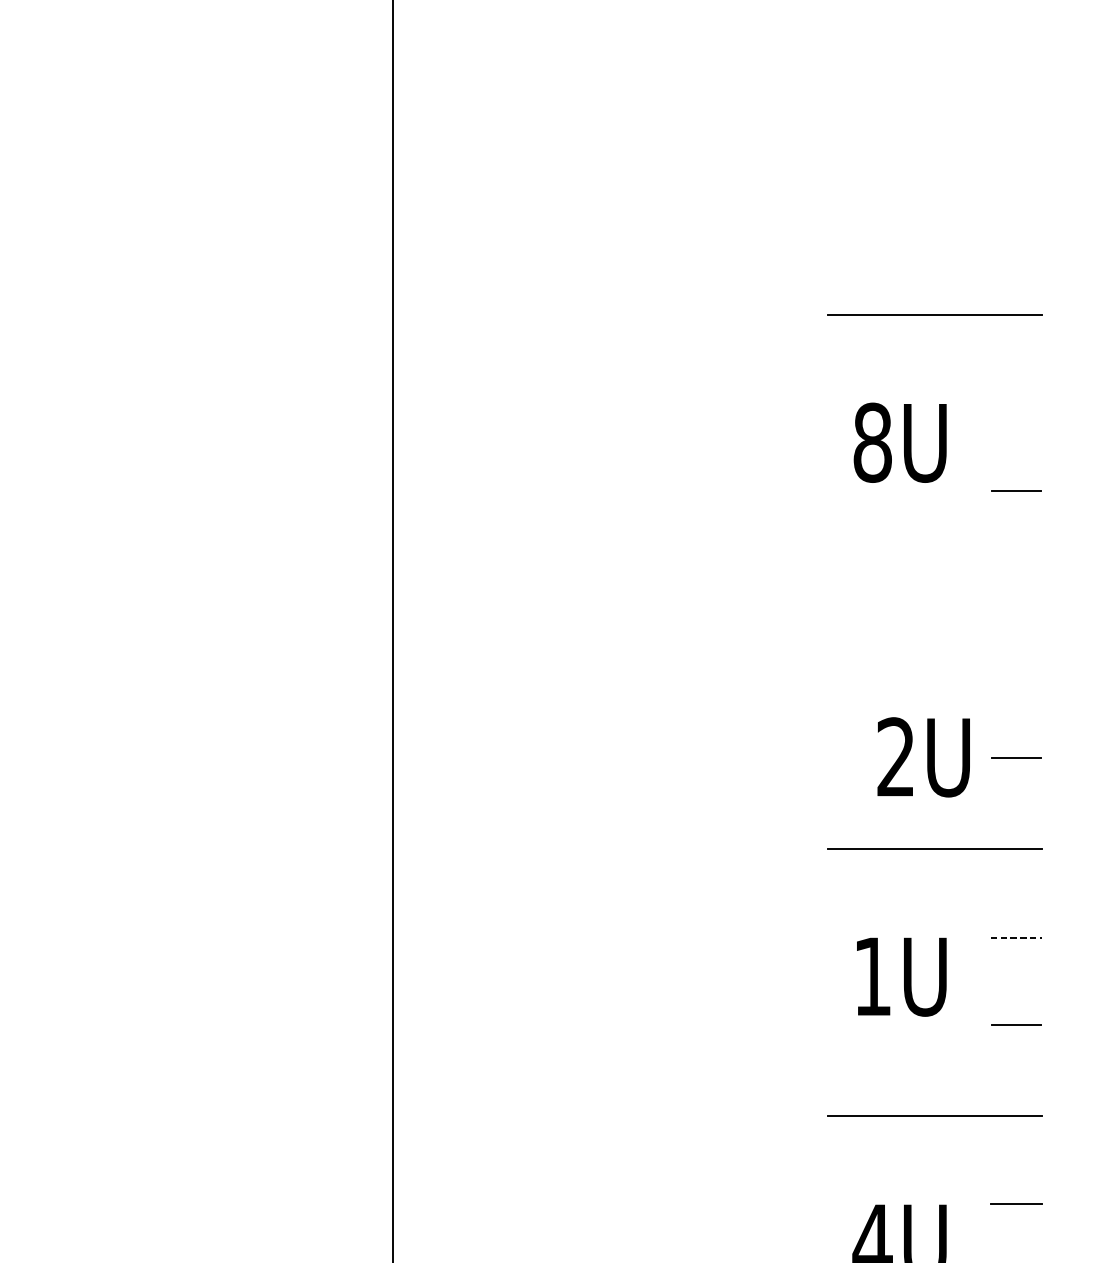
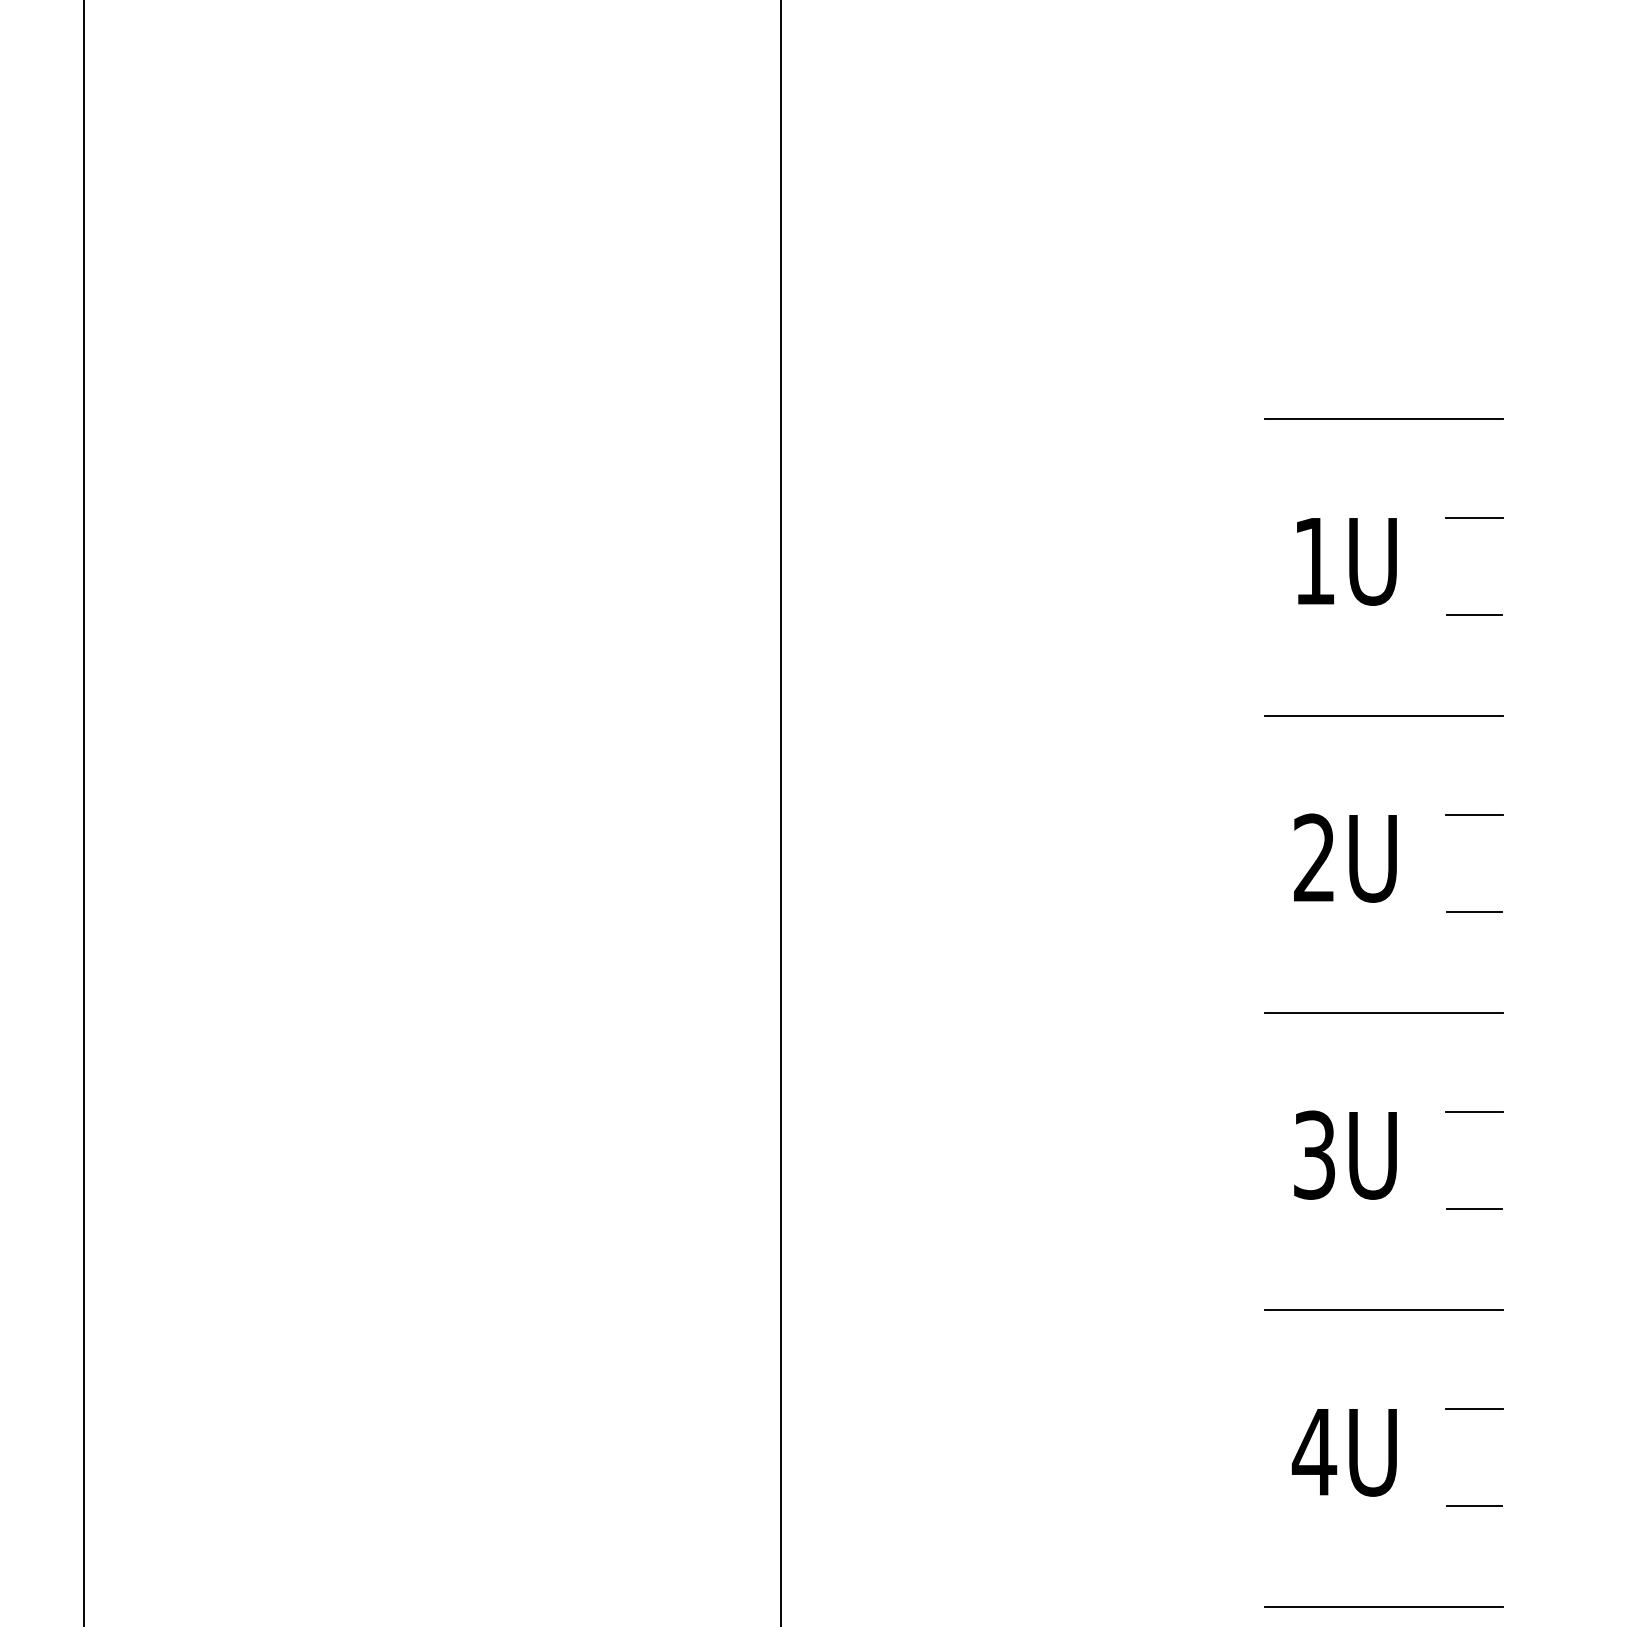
line: (1016, 403) -> (1474, 517), added
text: (872, 442) -> (1314, 560), 8U -> 1U
line: (934, 581) -> (1383, 715), added
line: (1015, 670) -> (1473, 814), added
text: (923, 756) -> (1345, 857), moved
line: (1016, 937) -> (1474, 1111), dashed -> solid
text: (872, 976) -> (1314, 1154), 1U -> 3U

